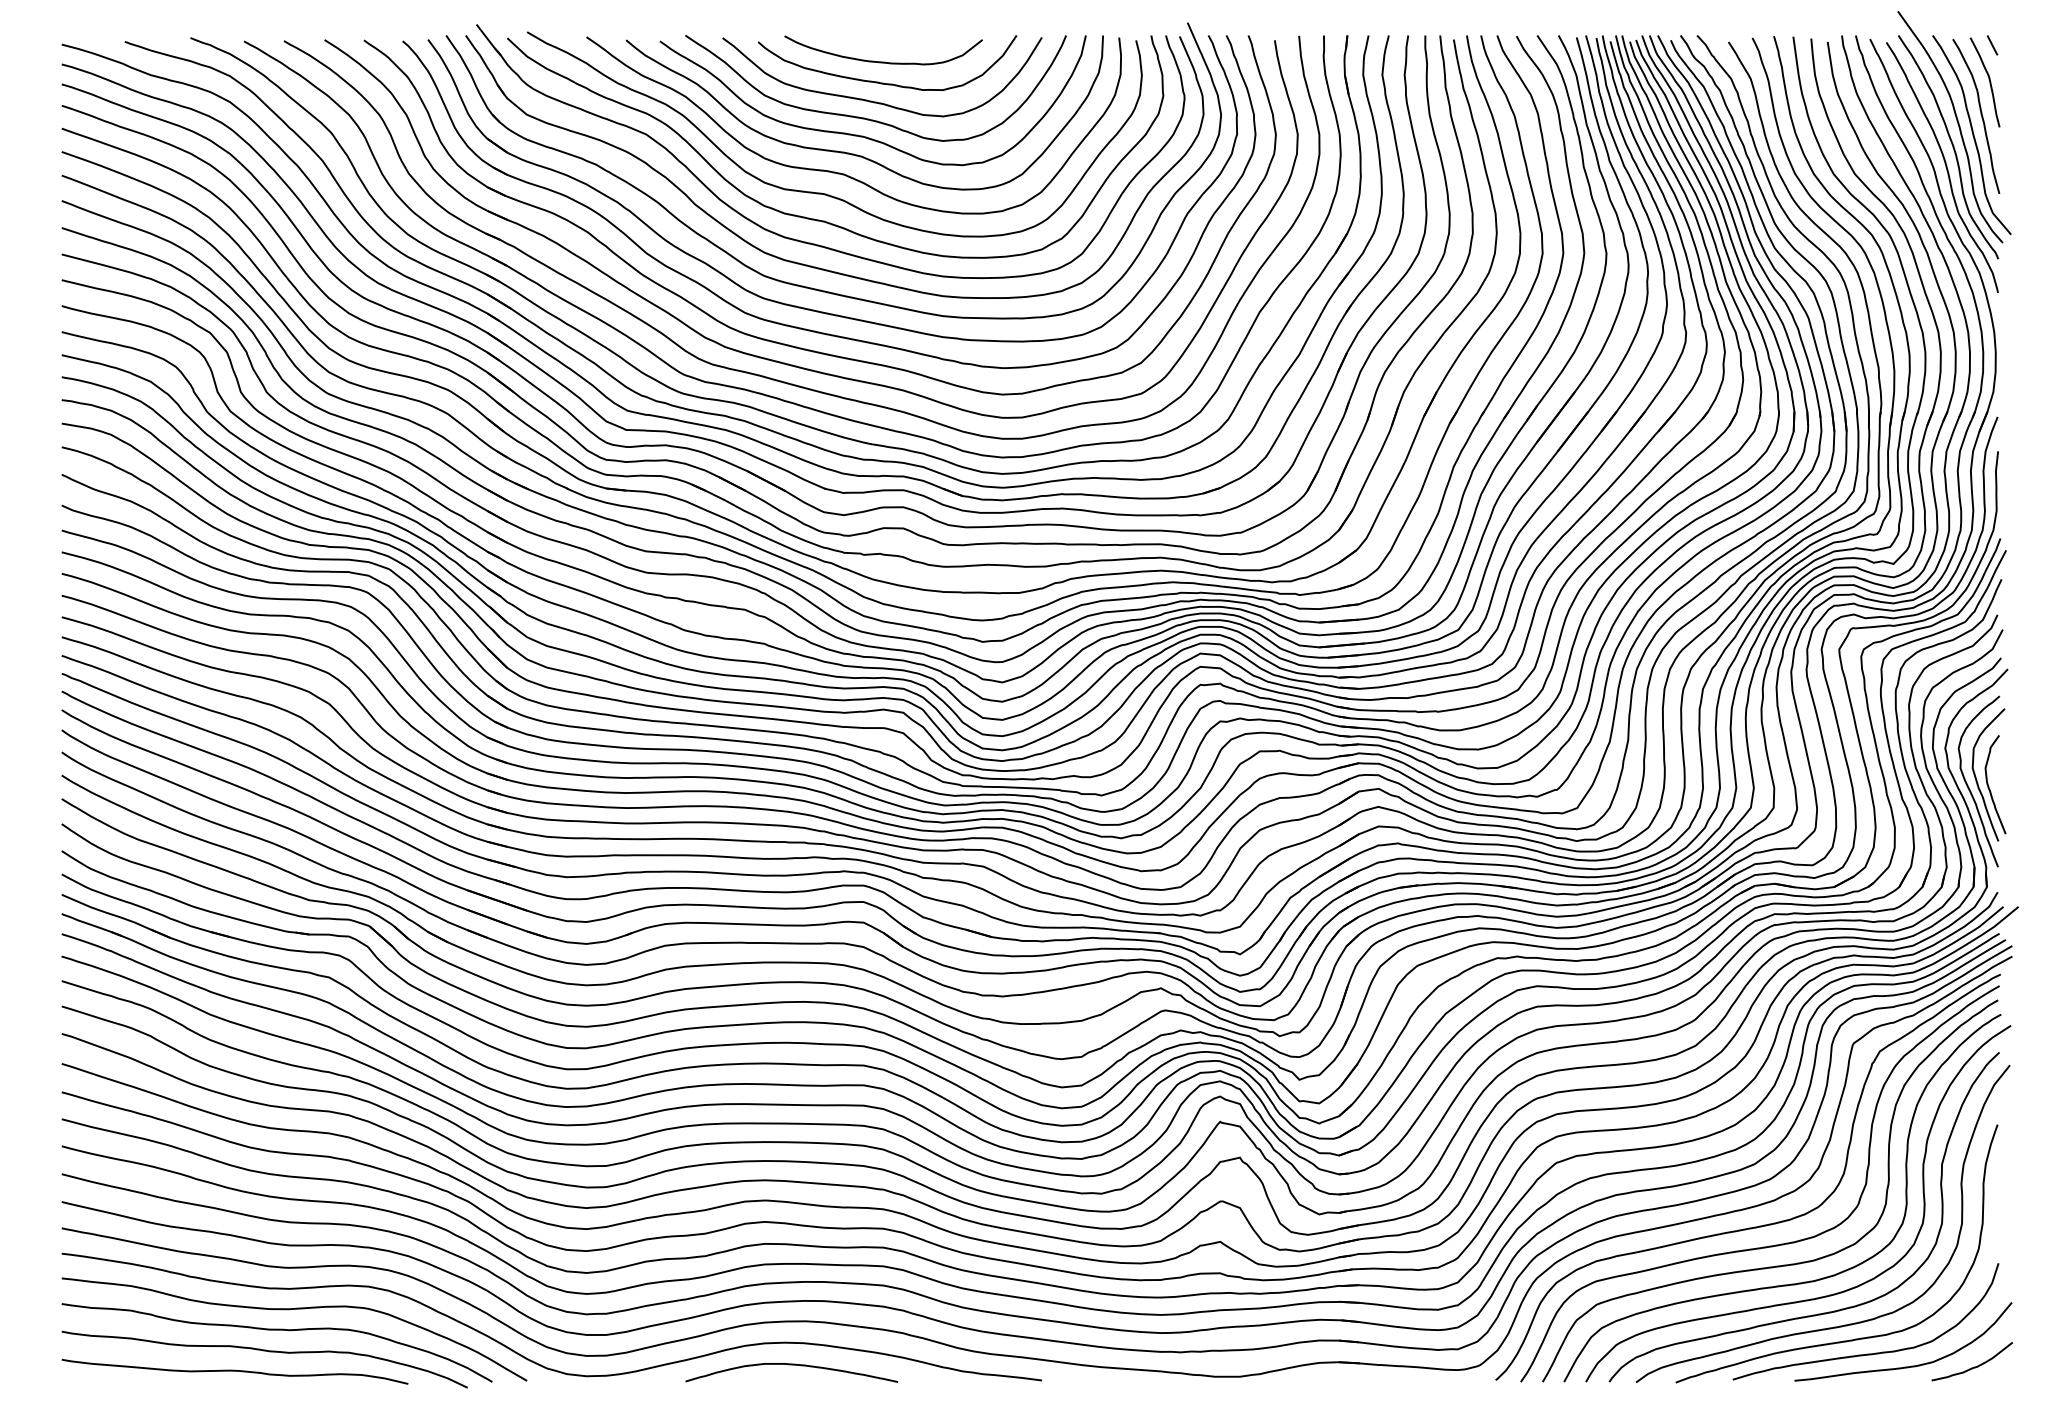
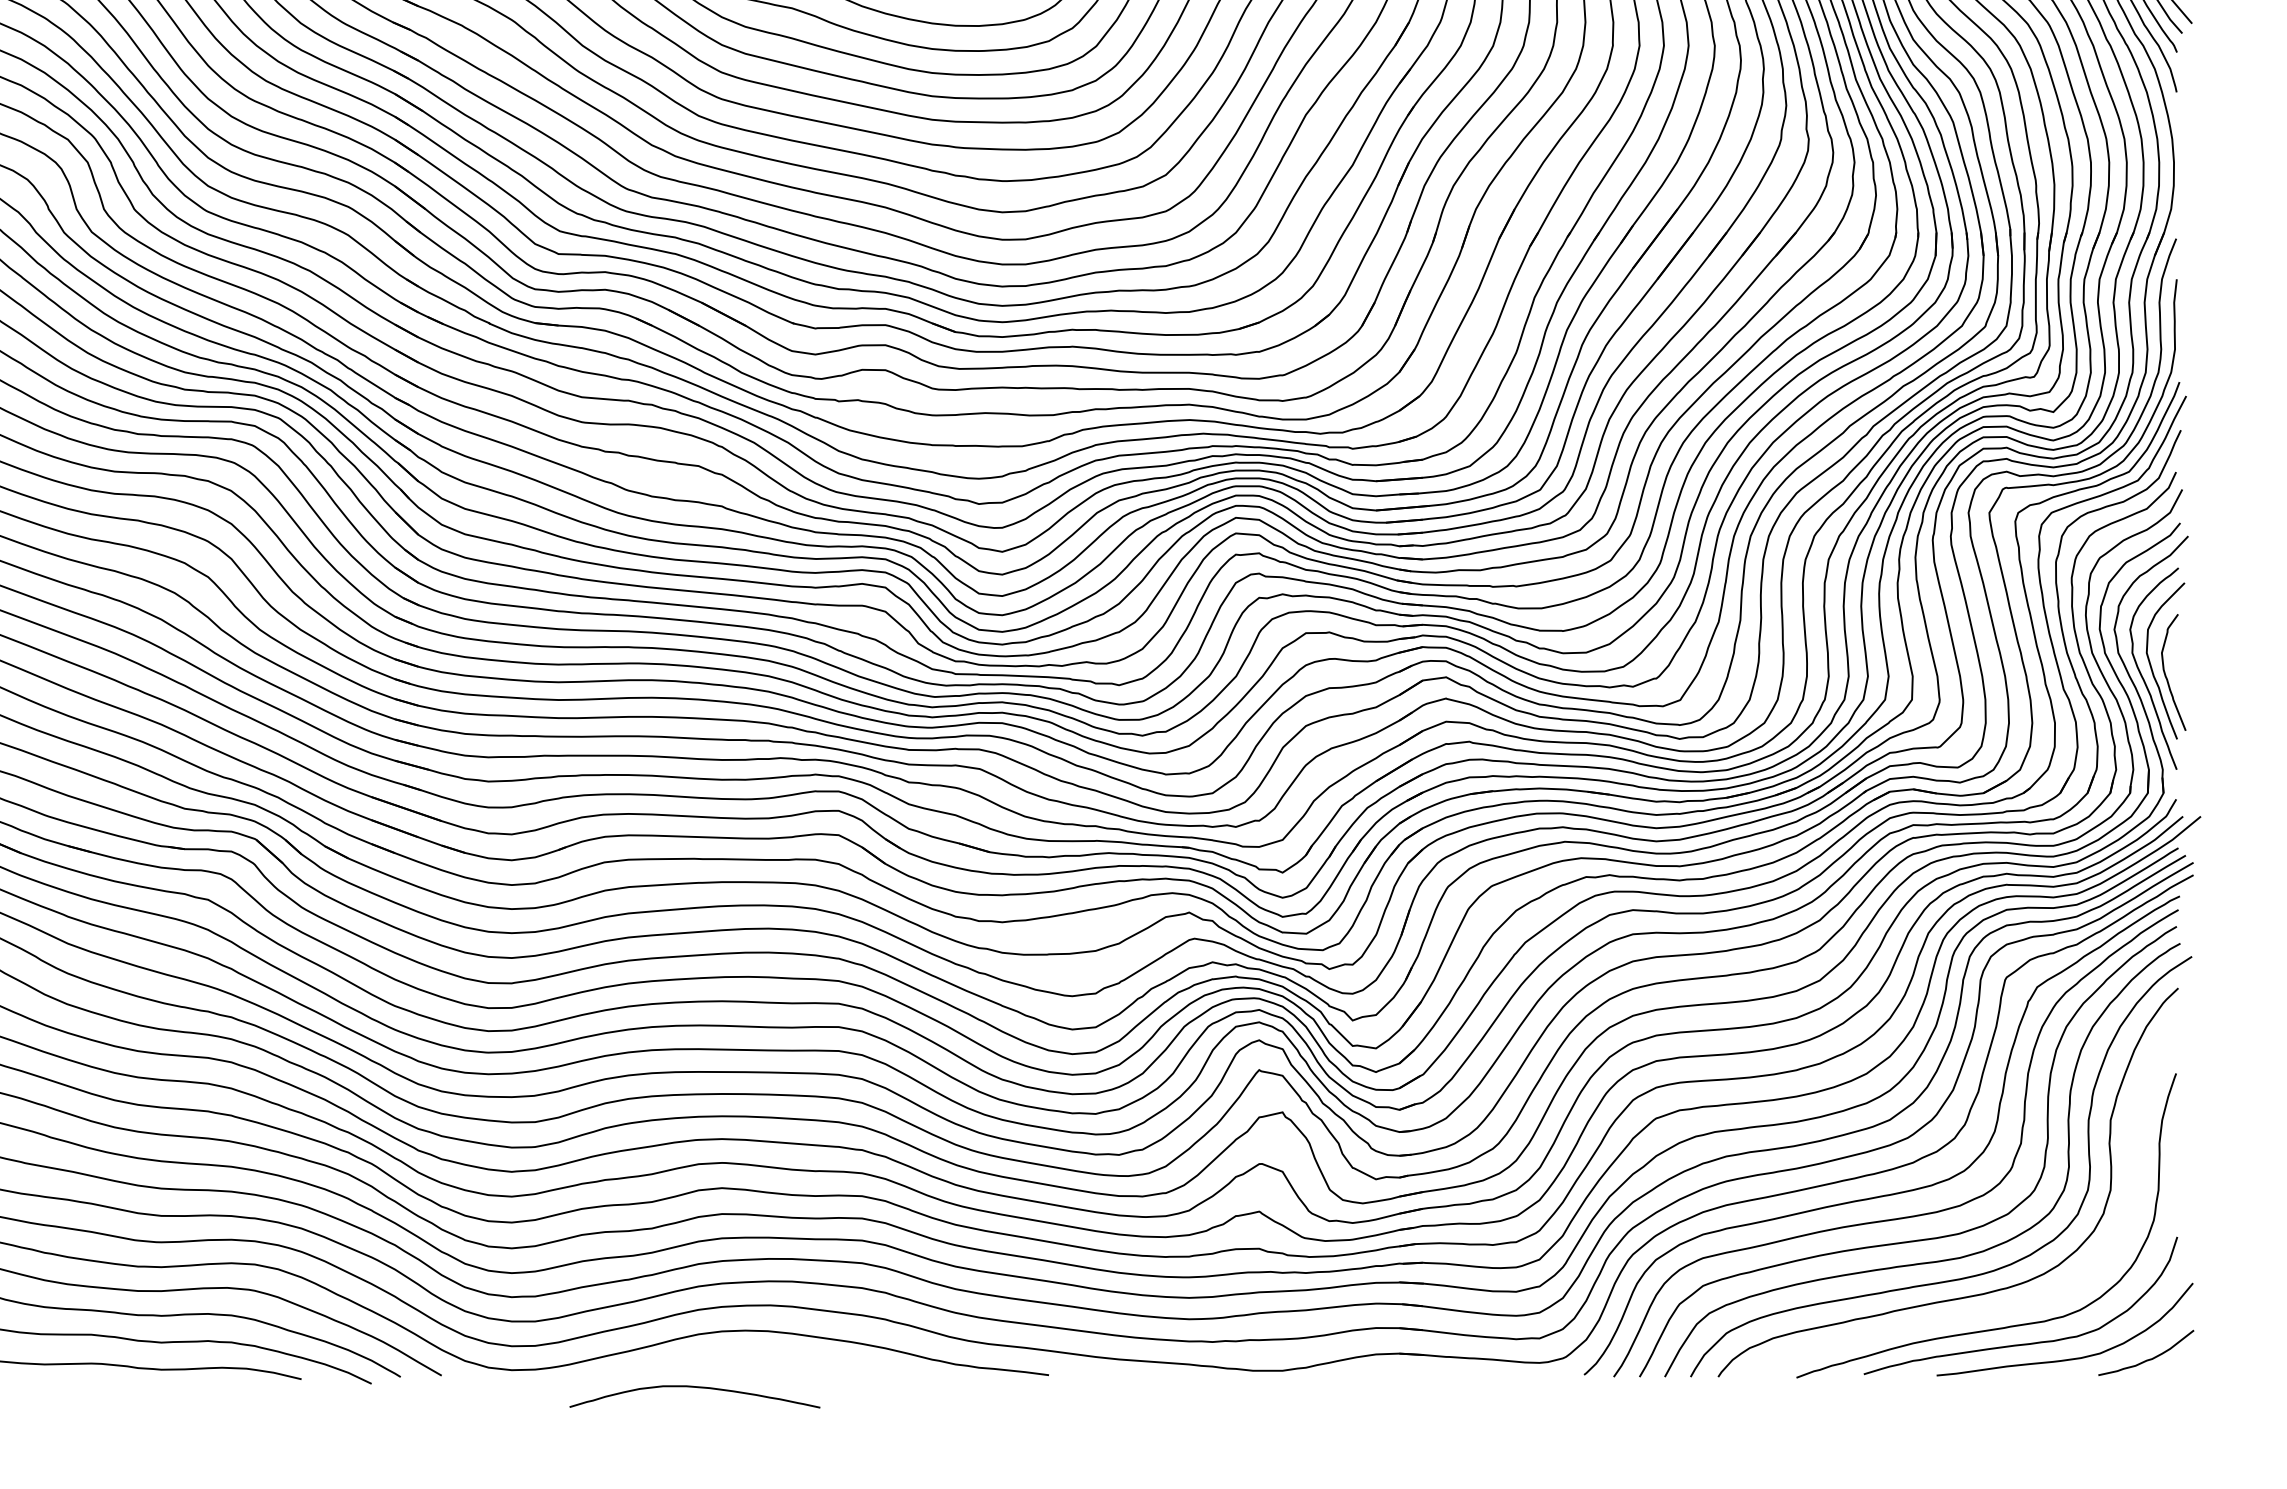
curve: (1844, 1324) -> (1995, 1309), removed
curve: (791, 1365) -> (694, 1388), moved

